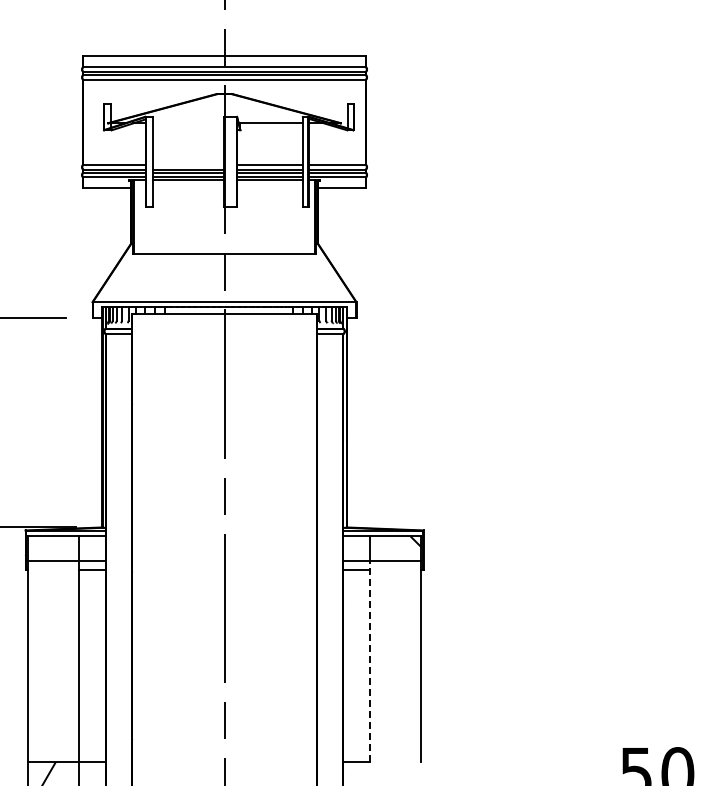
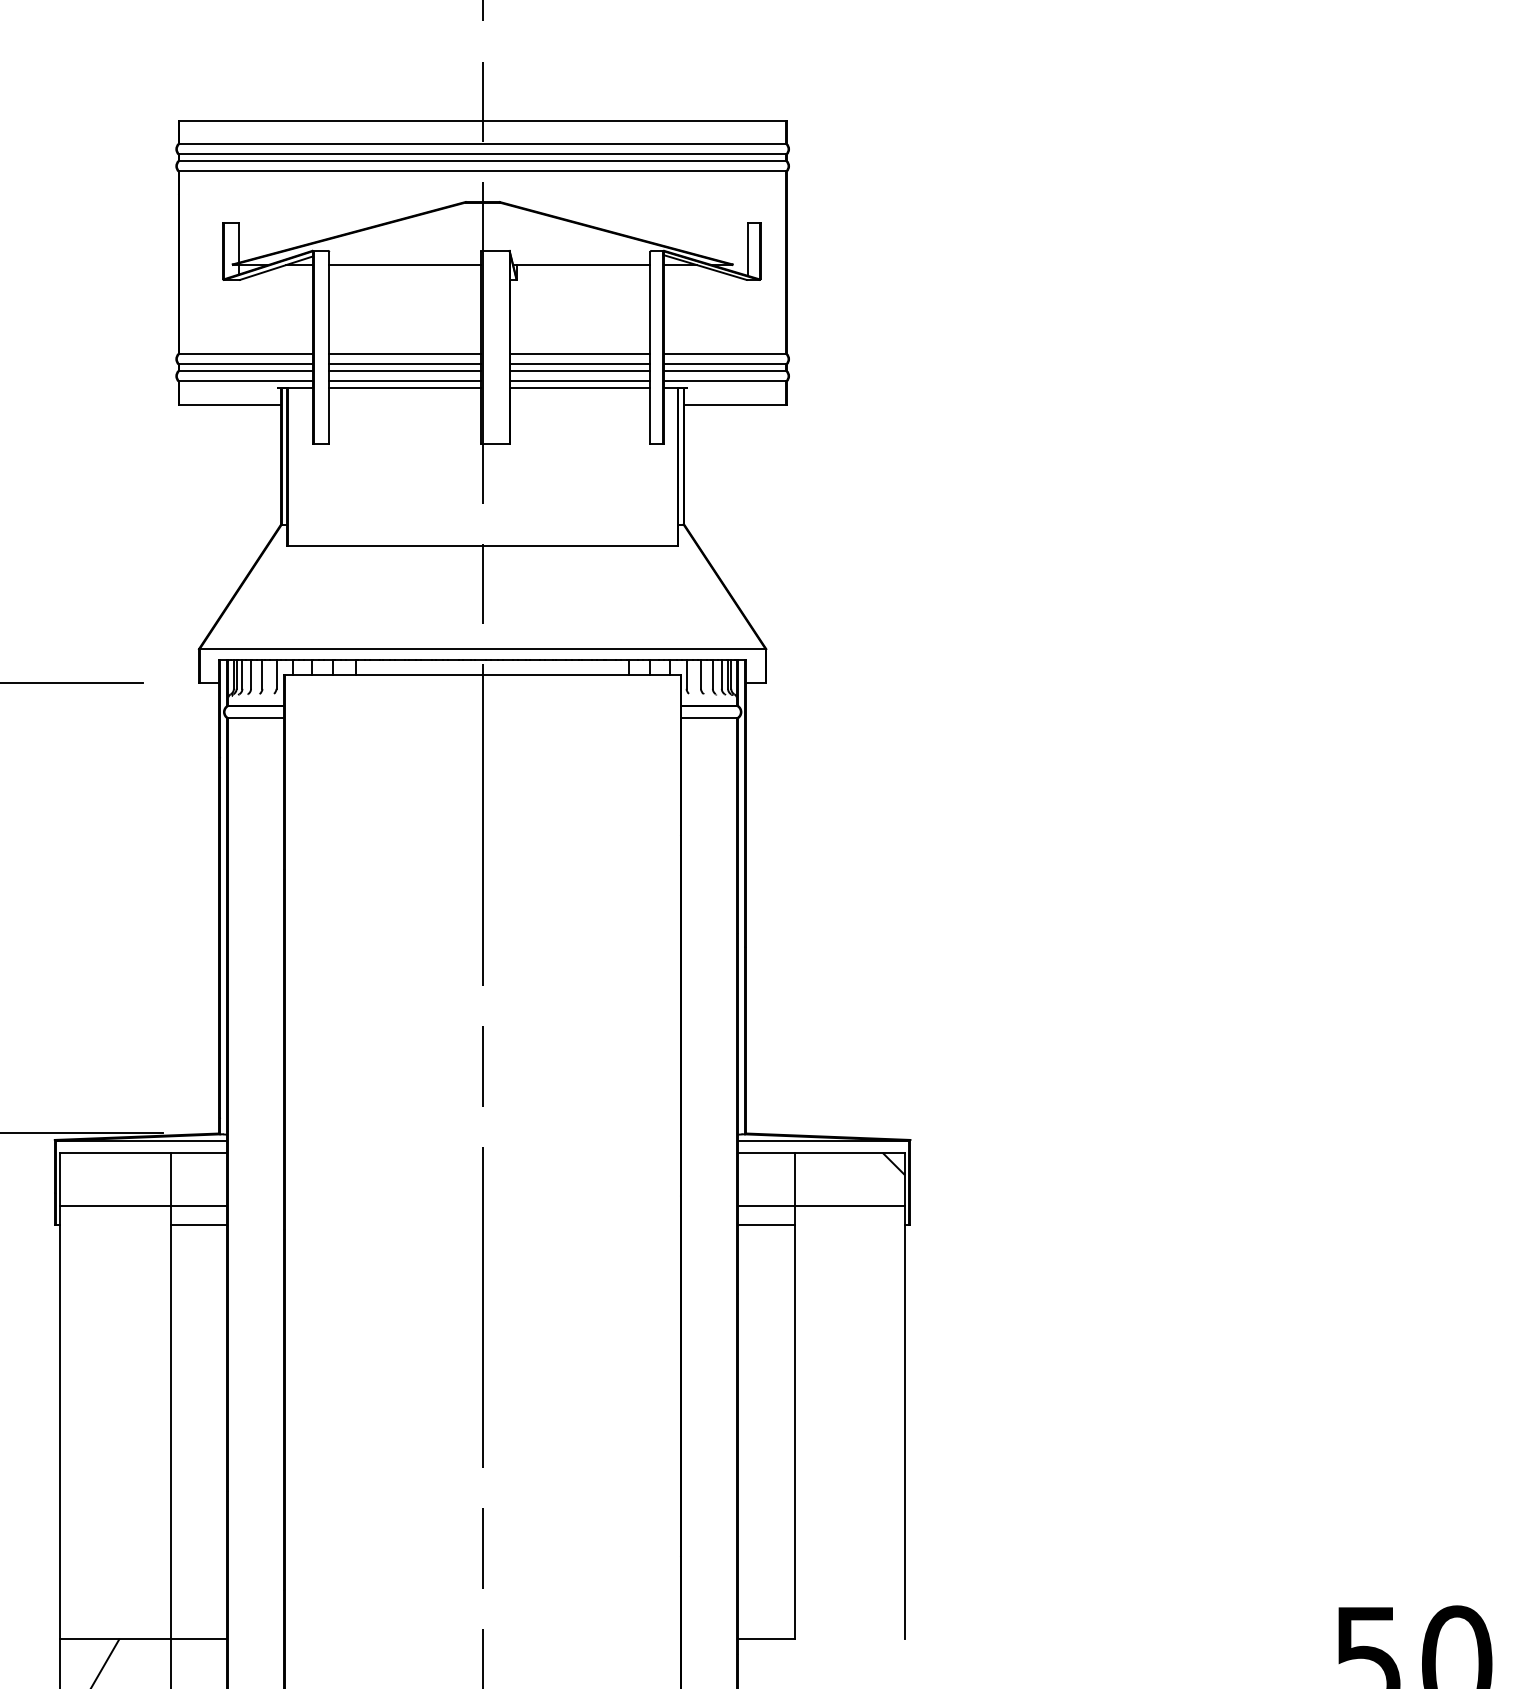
line: (188, 123) -> (405, 265), added
line: (188, 164) -> (405, 353), added
line: (369, 661) -> (794, 1421), dashed -> solid

